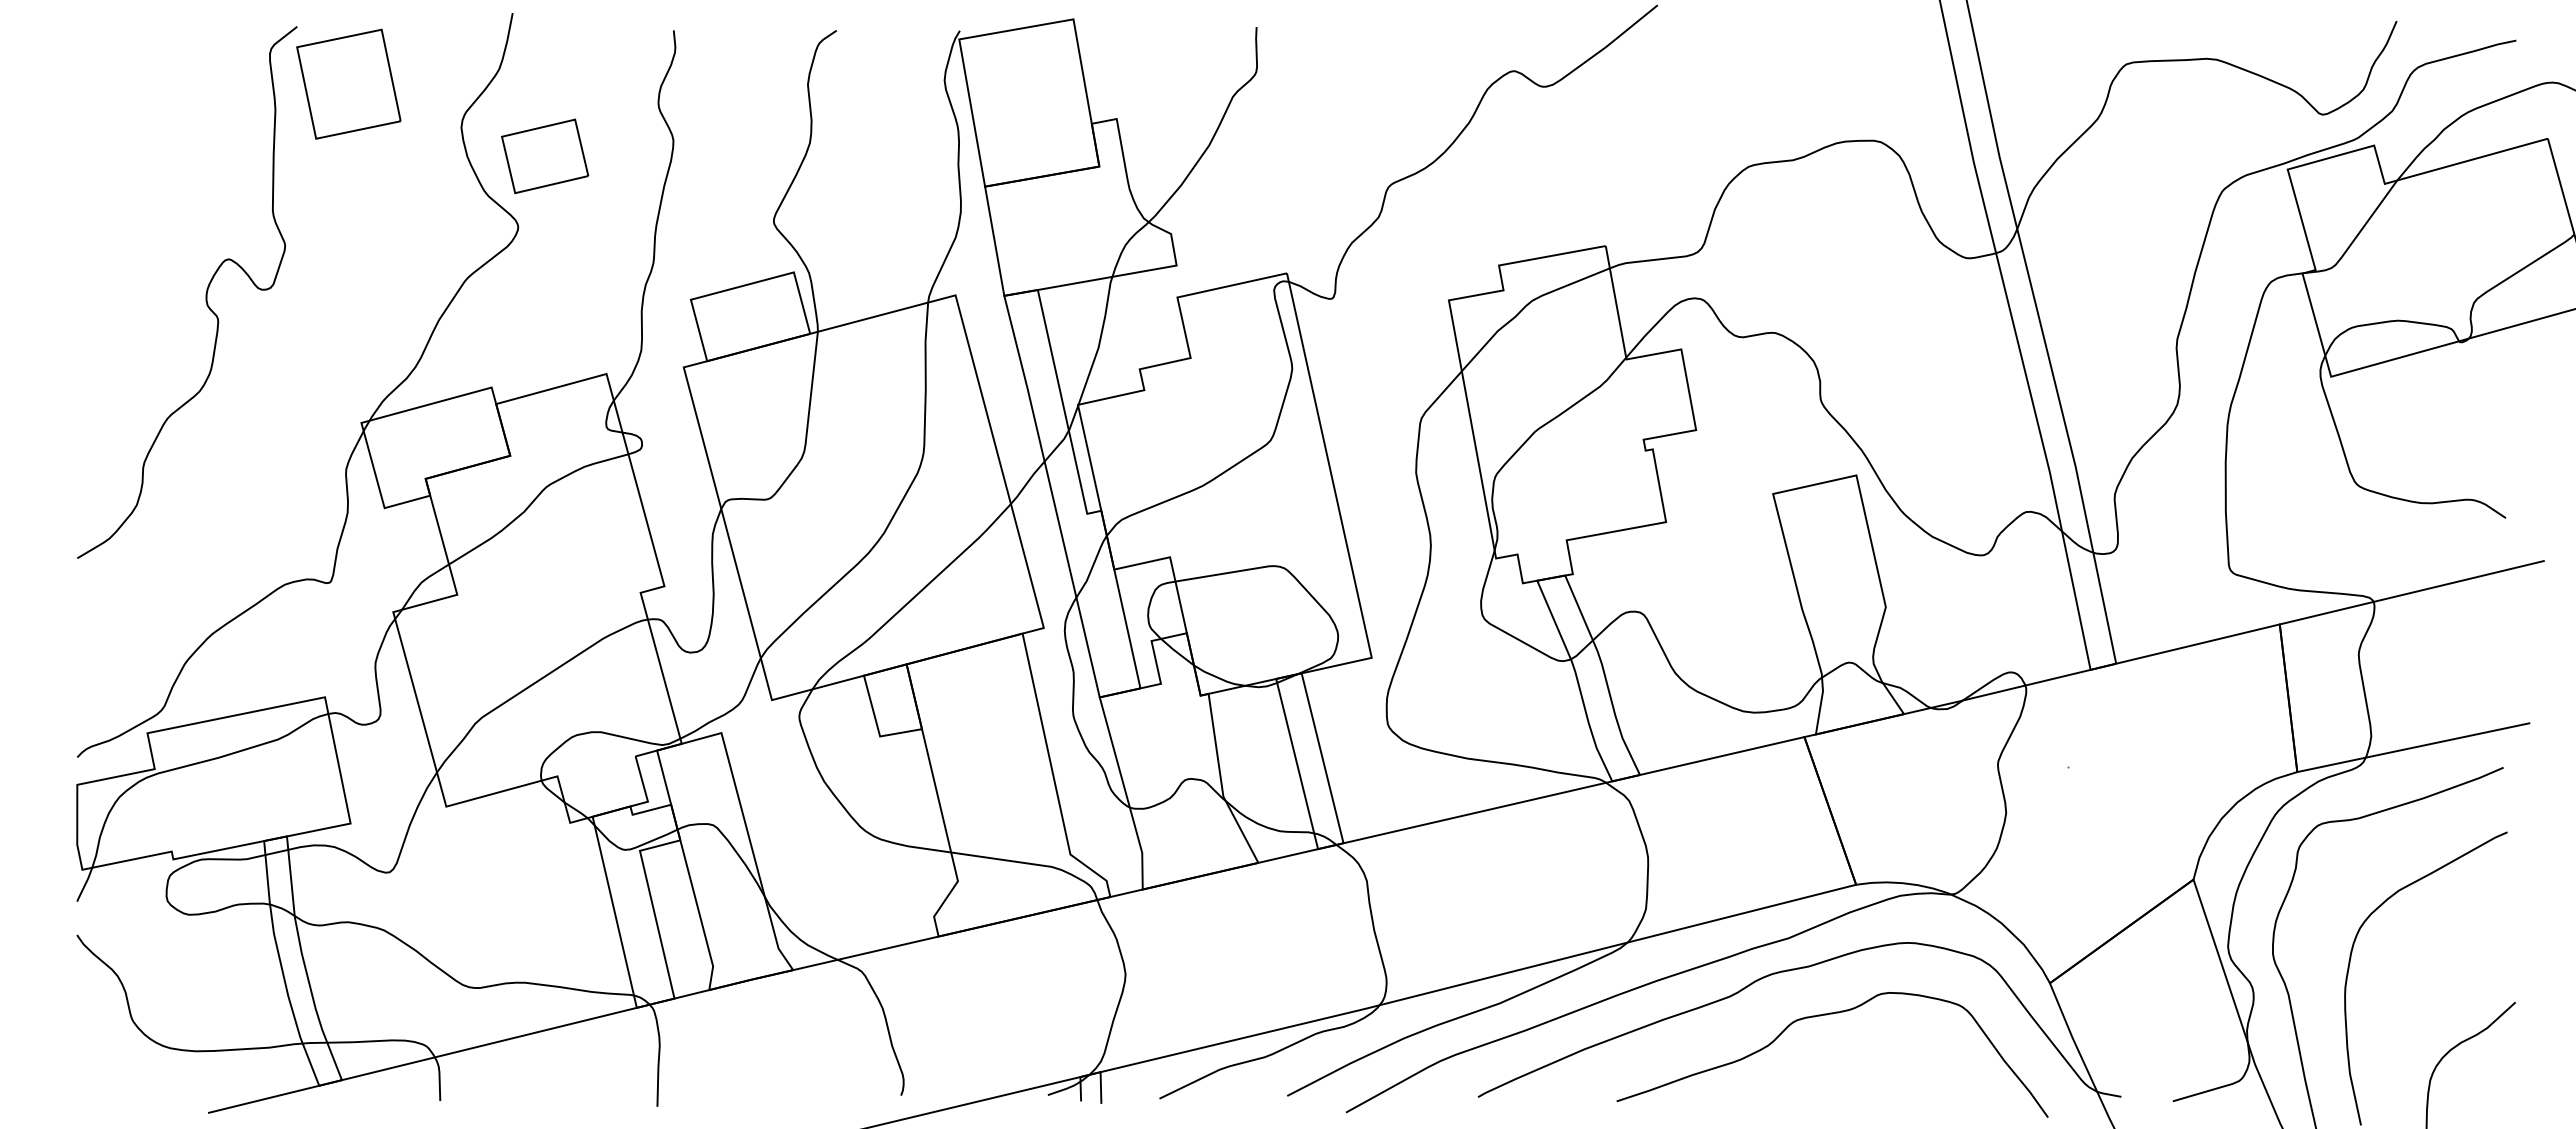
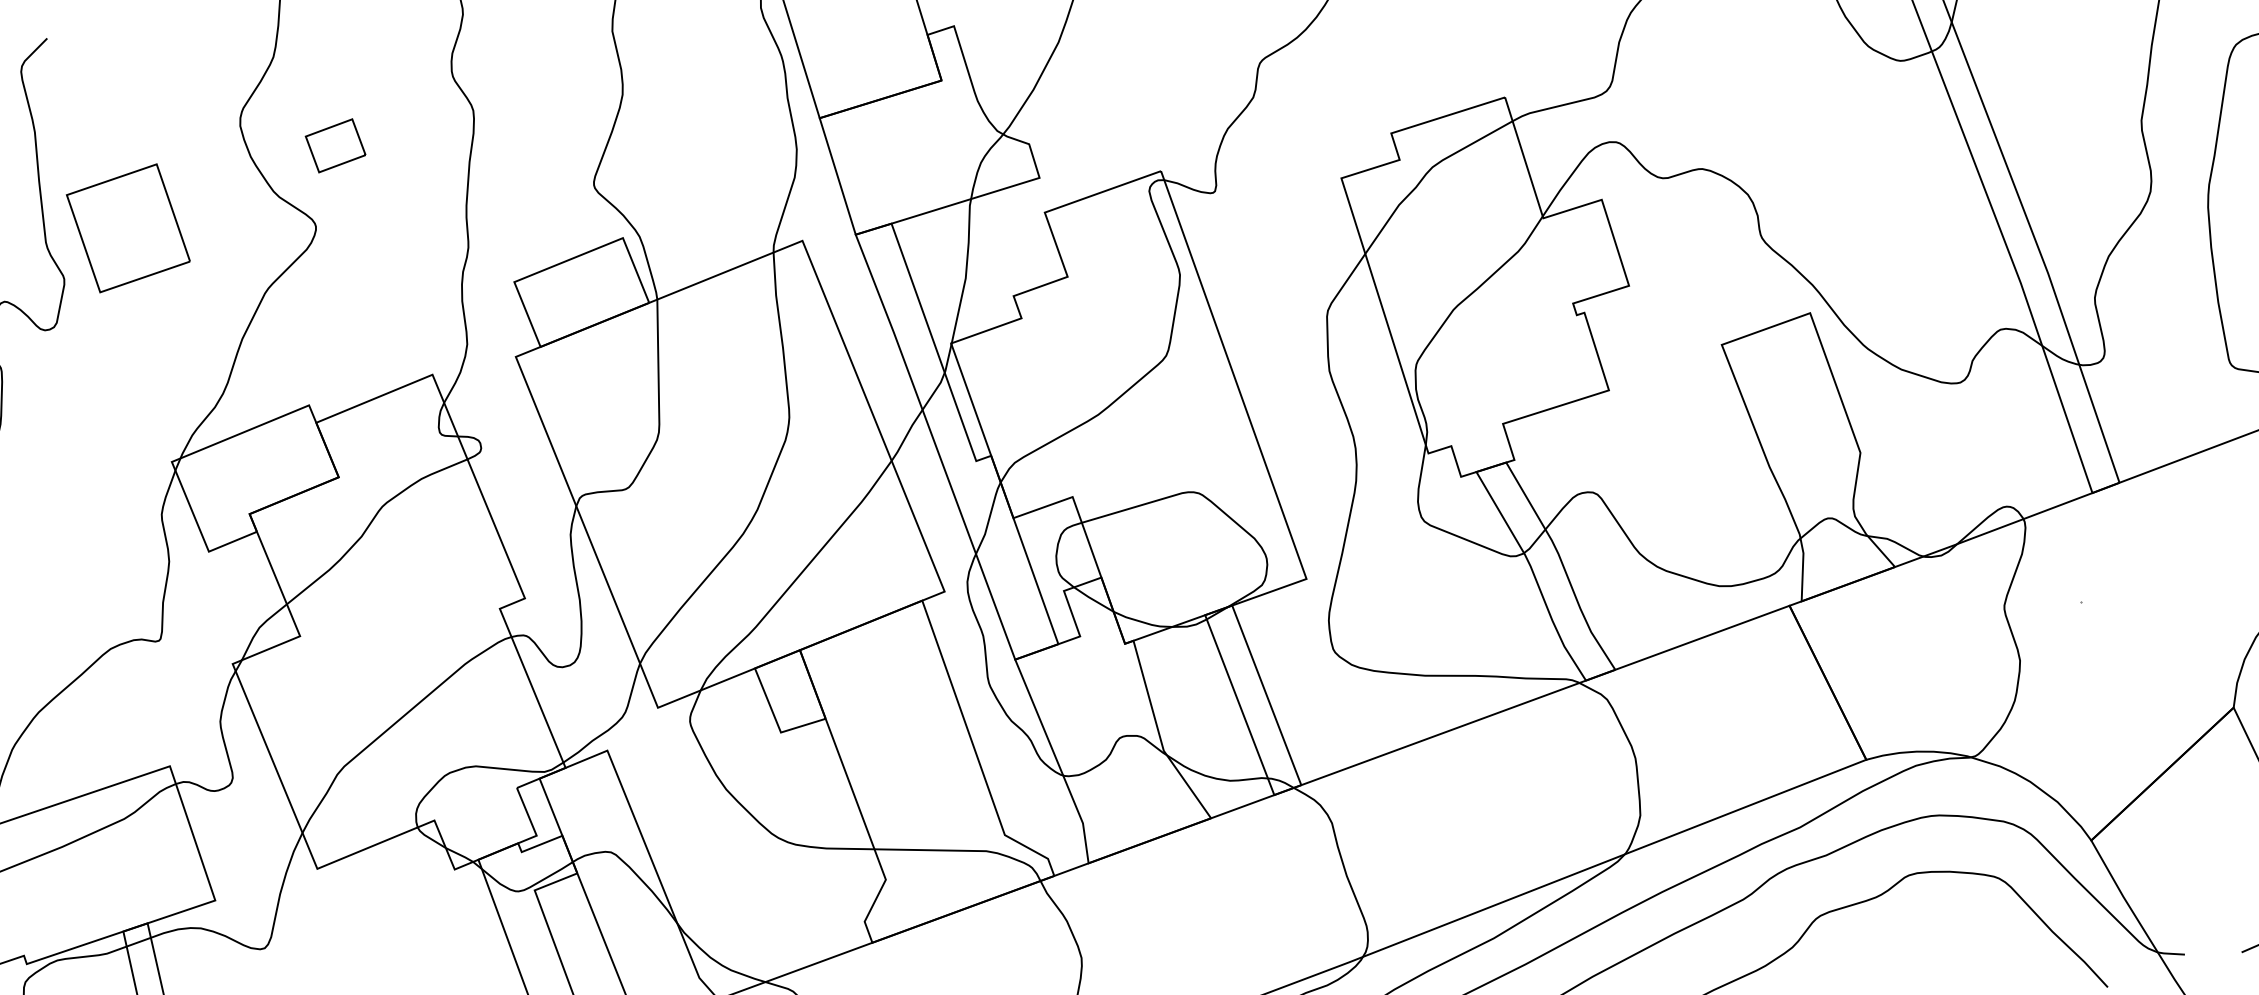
part: (348, 83) -> (127, 227), moved
part: (545, 156) -> (335, 145), size x0.6

